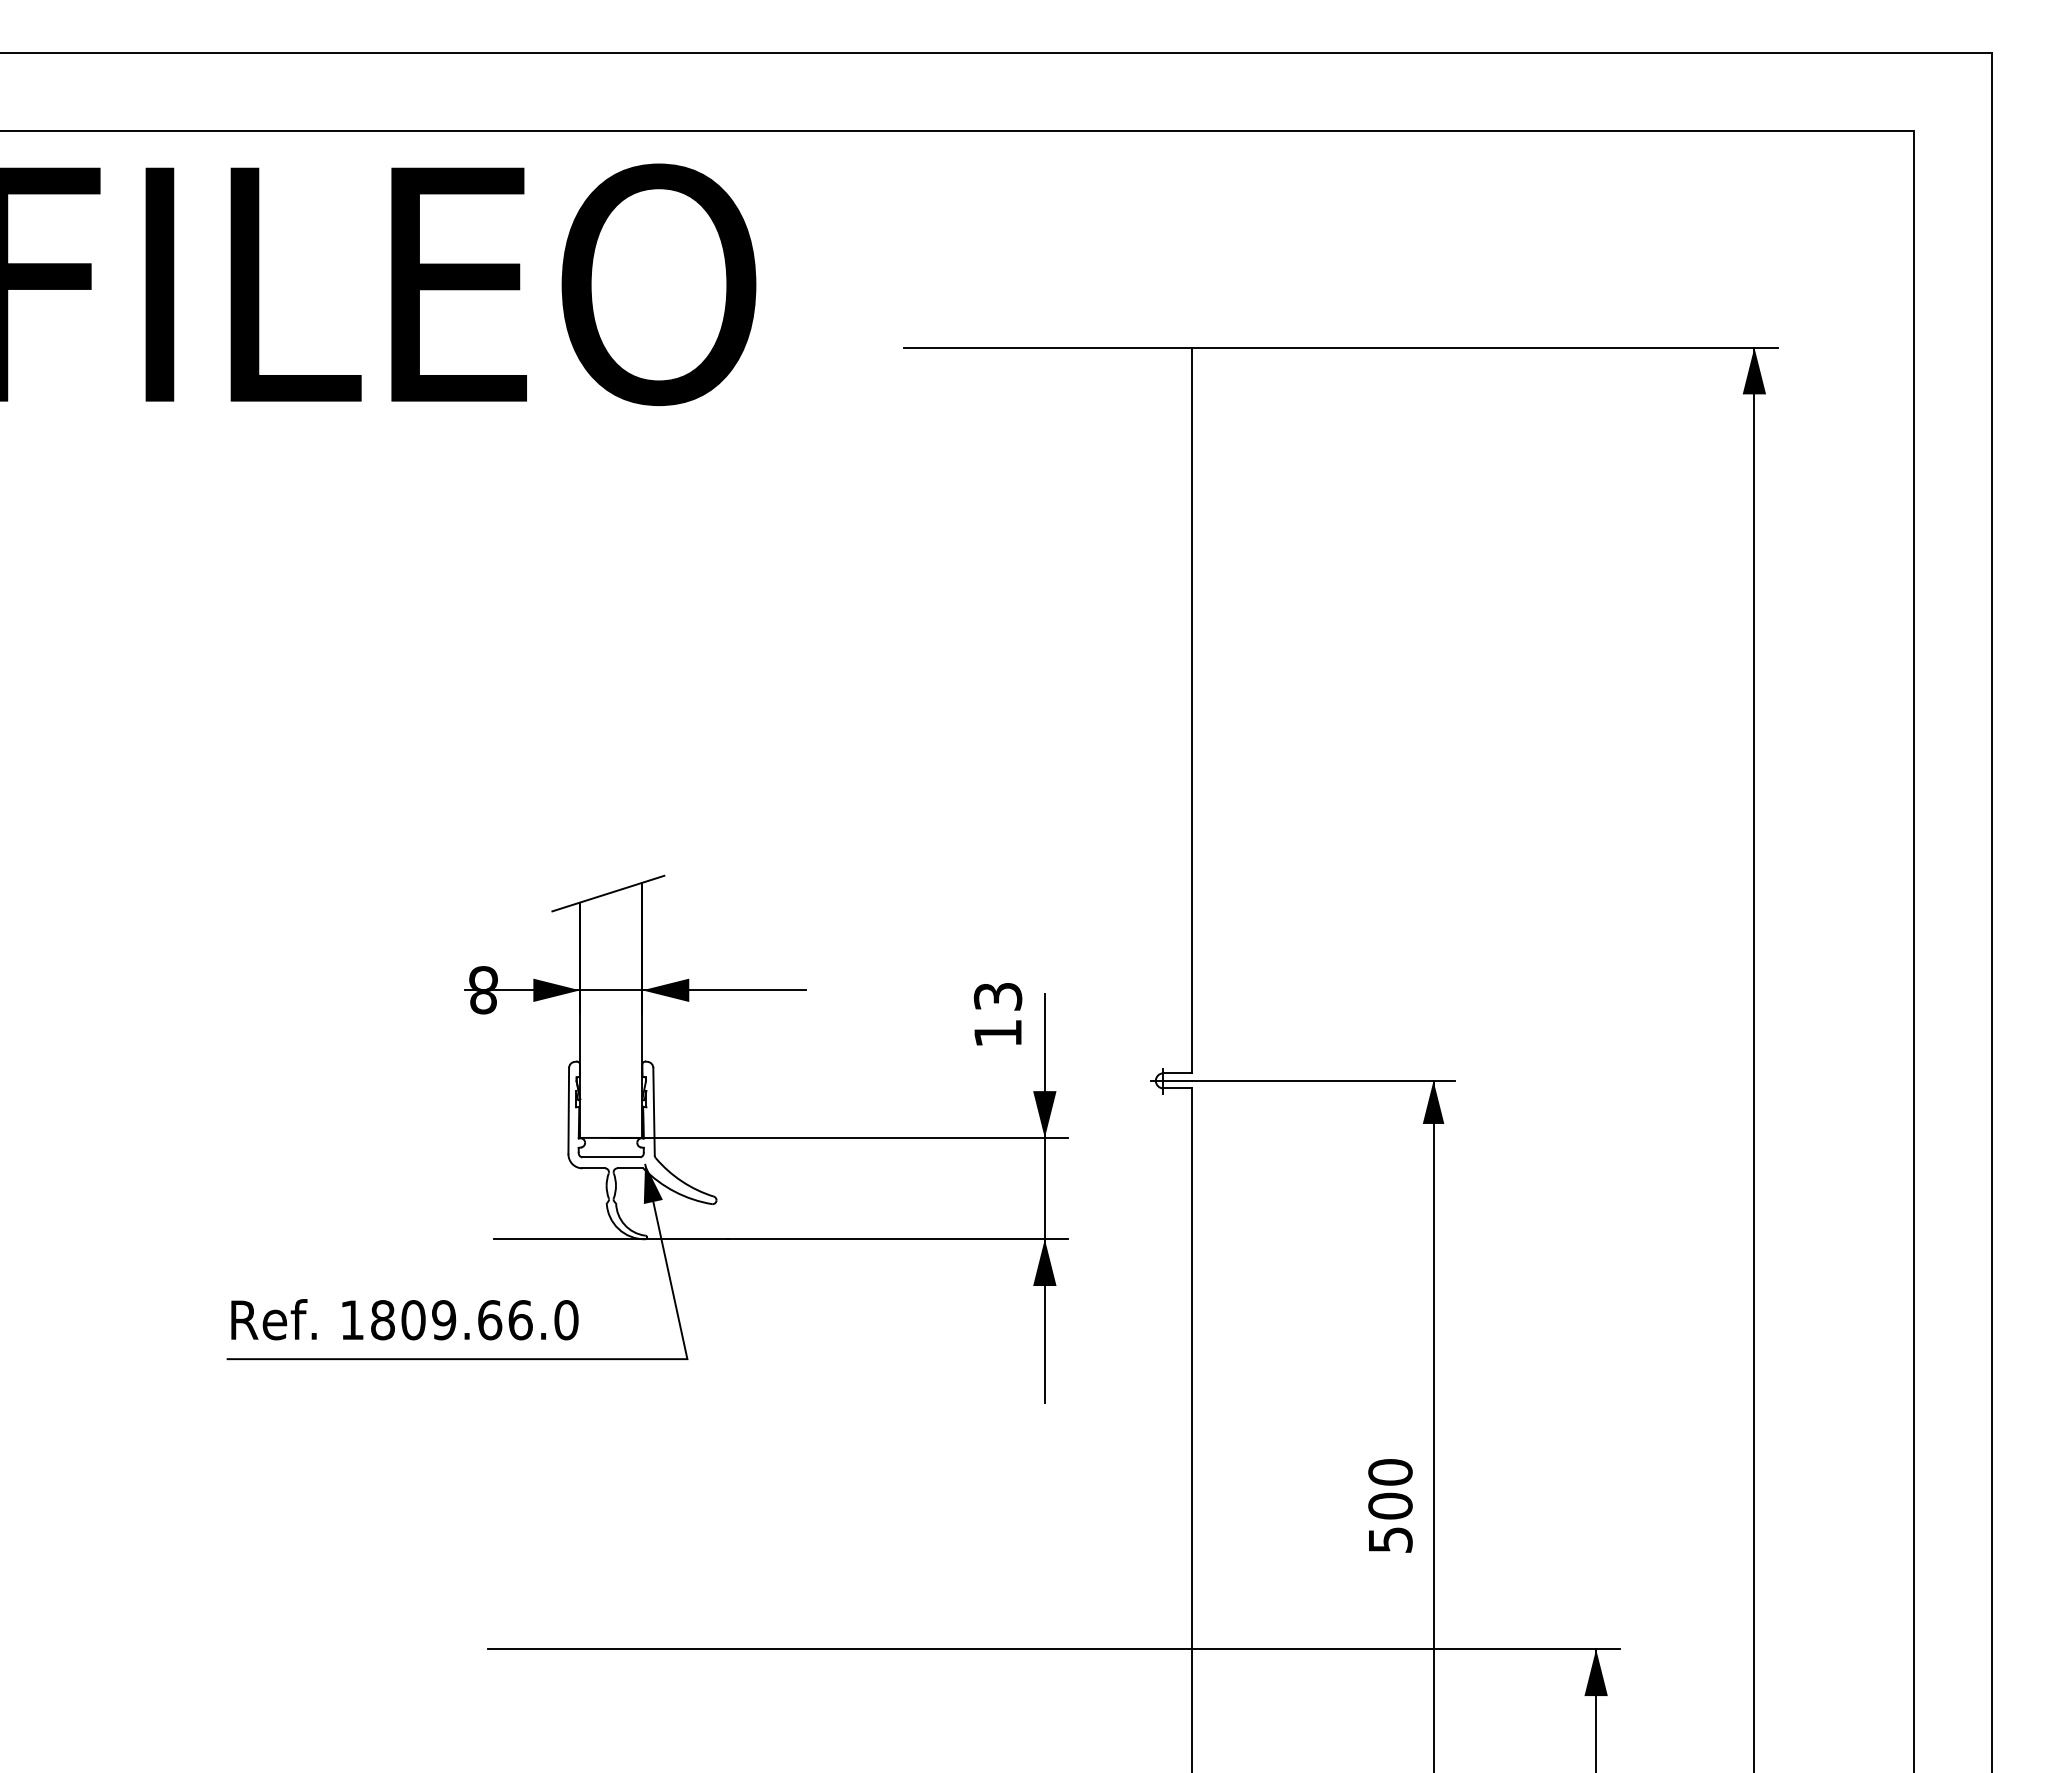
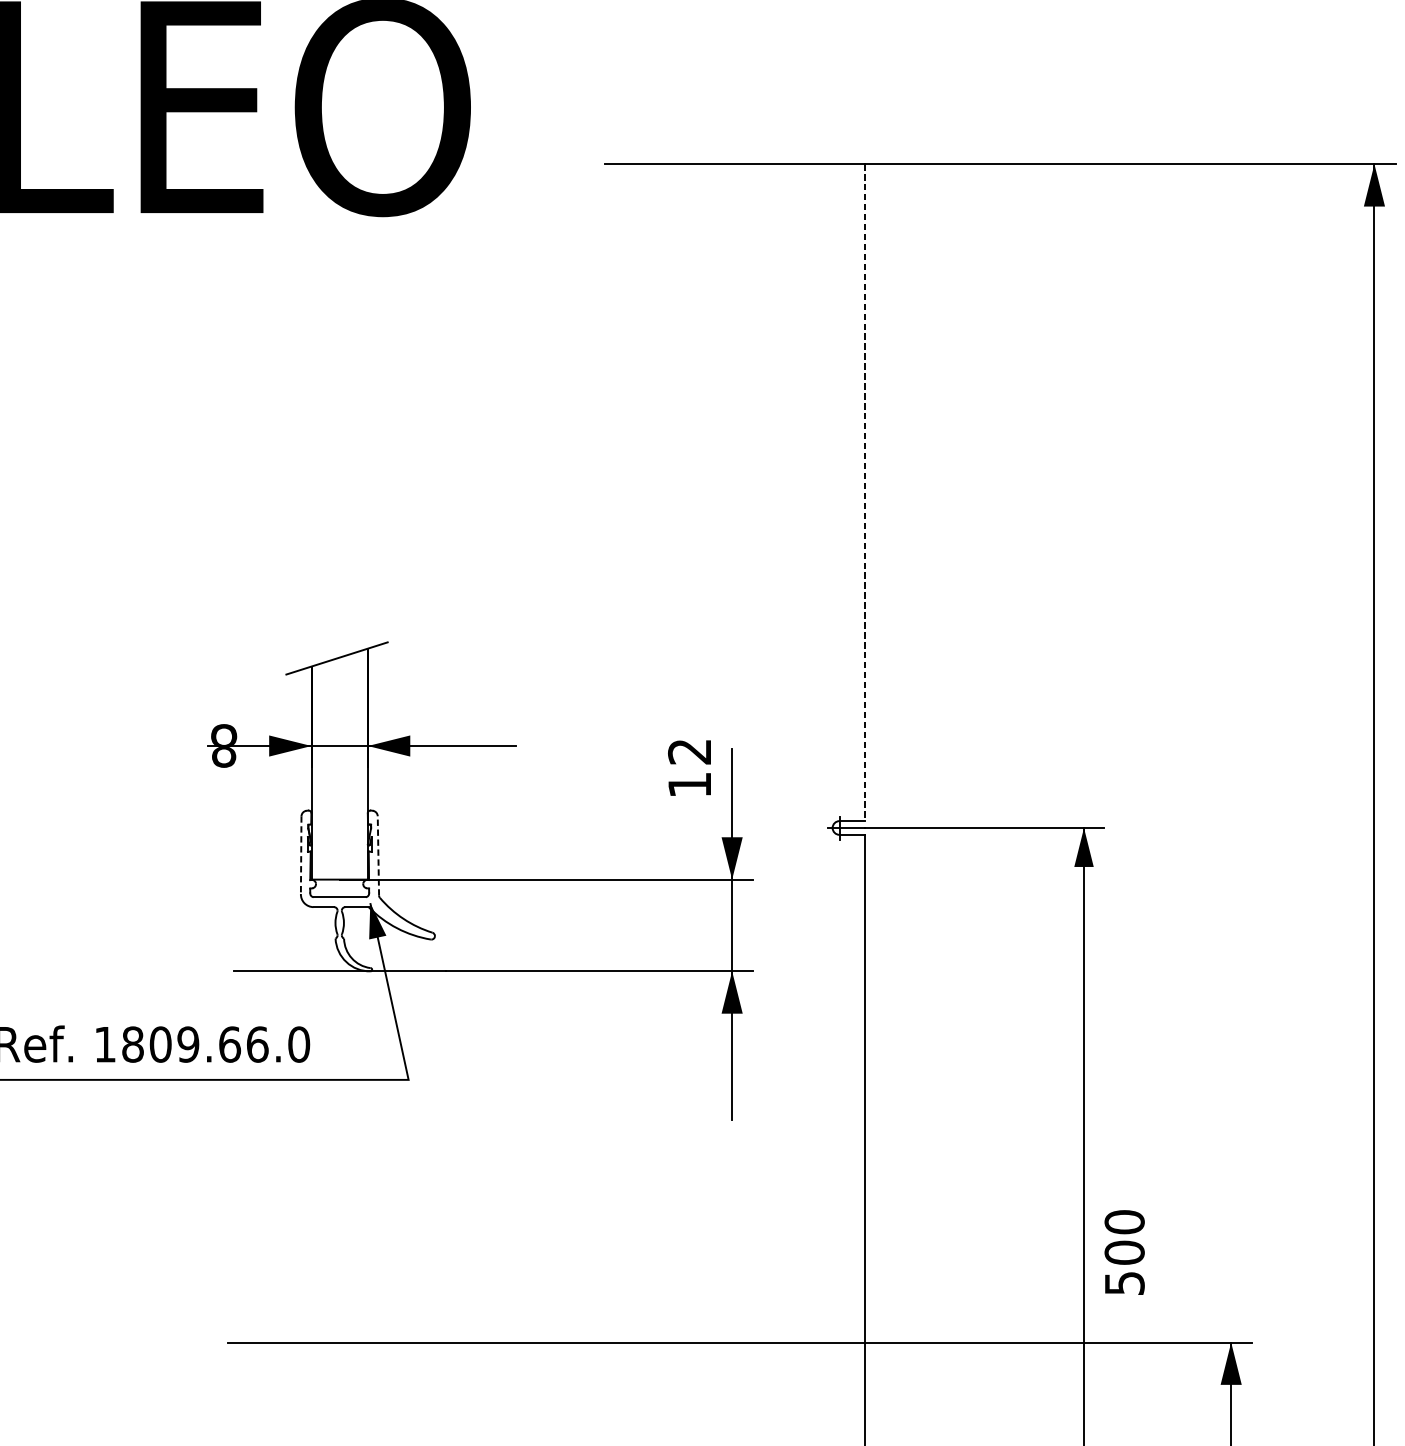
line: (1191, 710) -> (864, 492), solid -> dashed
text: (998, 996) -> (690, 751), 13 -> 12
line: (568, 1110) -> (300, 854), solid -> dashed
line: (654, 1111) -> (378, 855), solid -> dashed
text: (1390, 1505) -> (1124, 1252), moved

